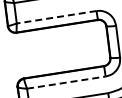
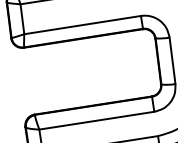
line: (56, 17) -> (82, 25), dashed -> solid
line: (66, 82) -> (97, 120), dashed -> solid

